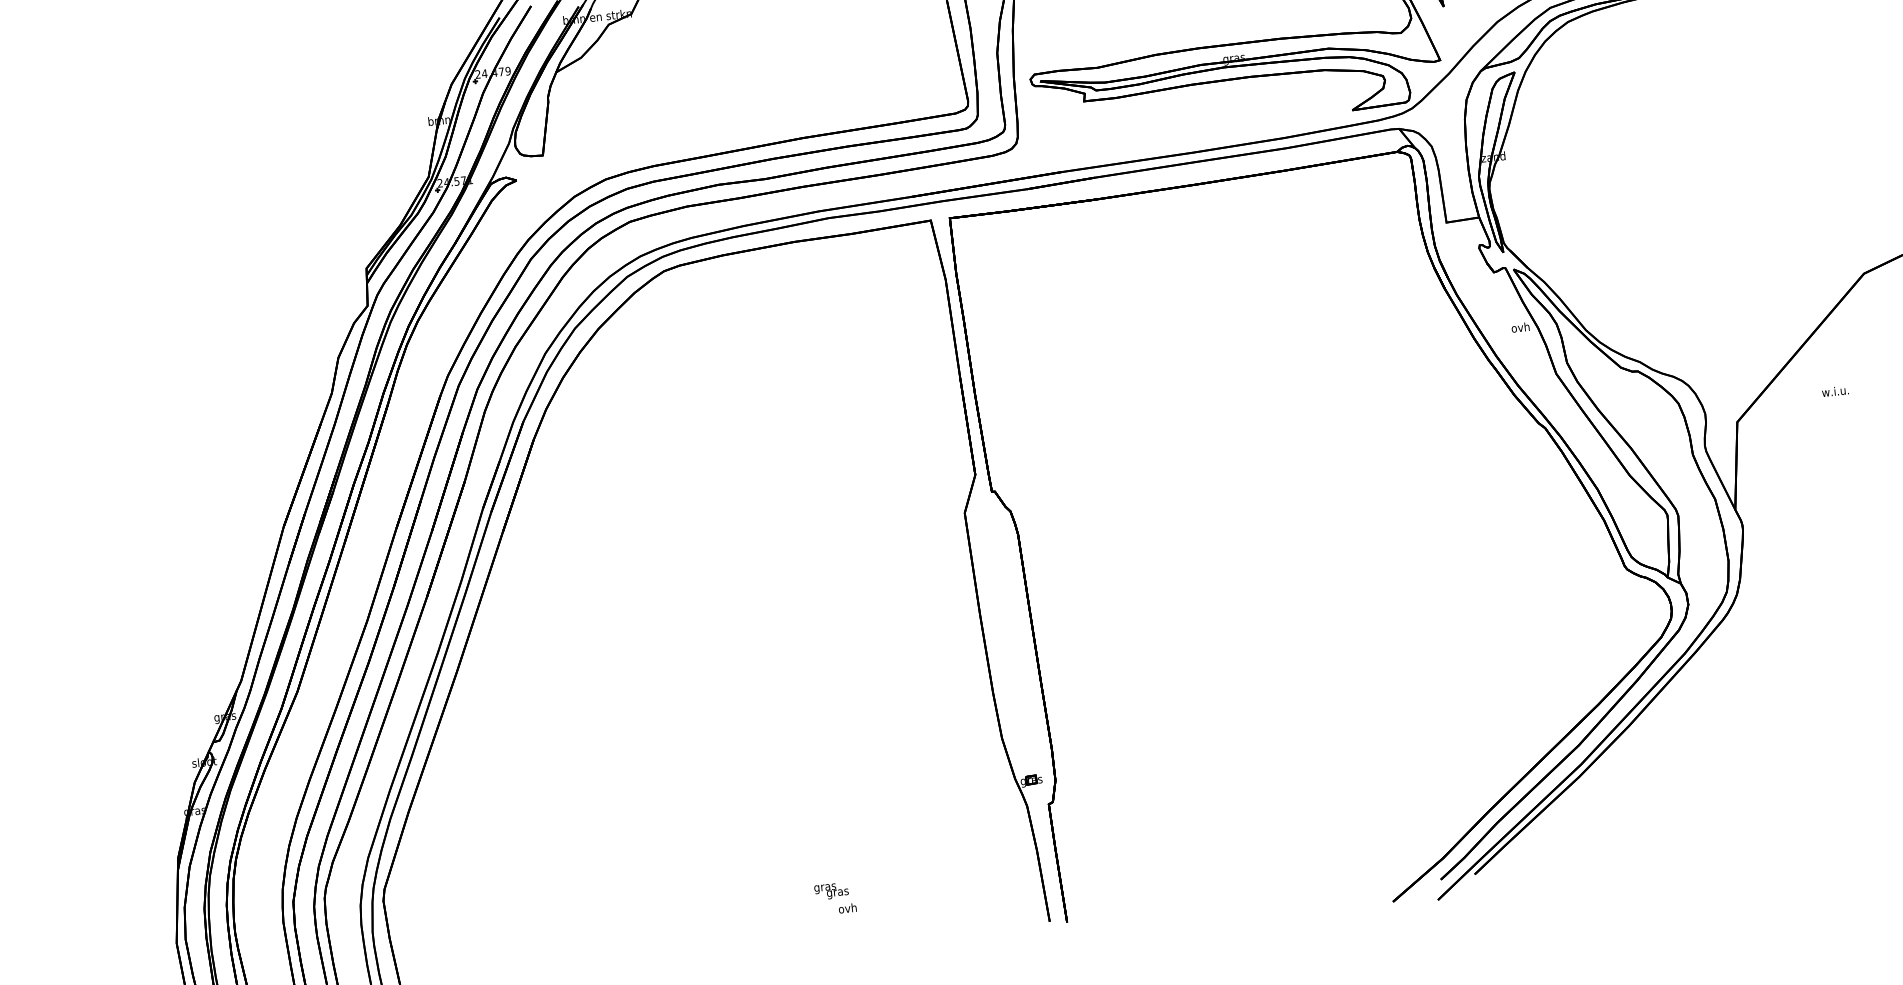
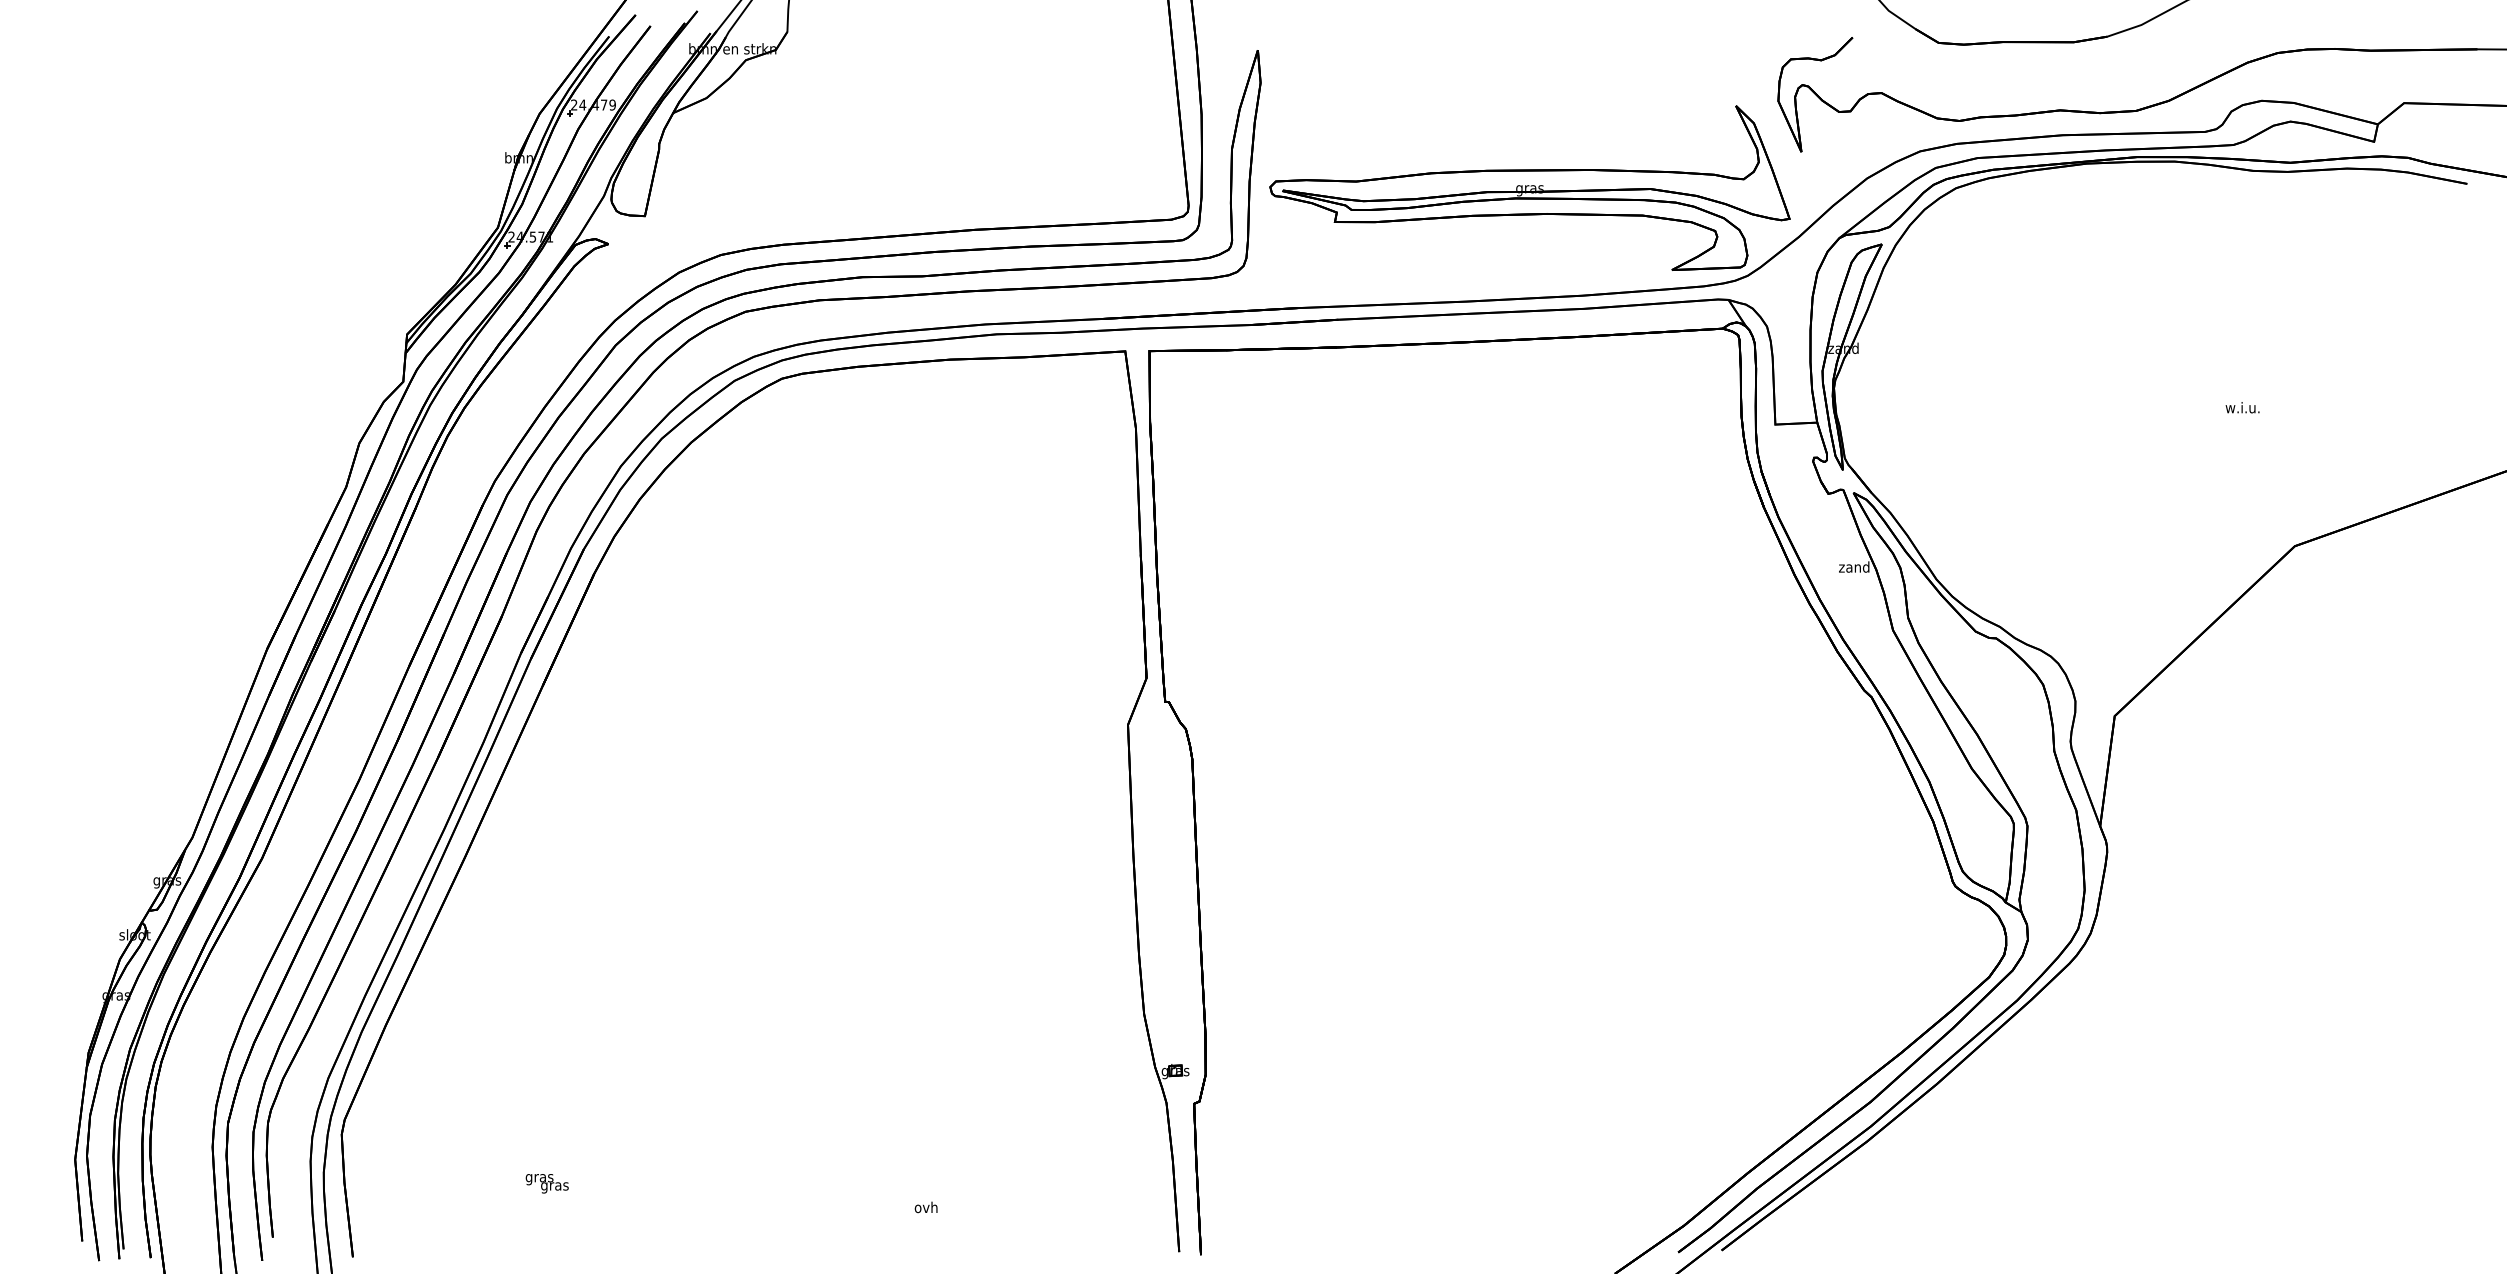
text: (1520, 327) -> (1854, 566), ovh -> zand
text: (1835, 391) -> (2242, 407), moved
text: (831, 891) -> (546, 1183), moved

